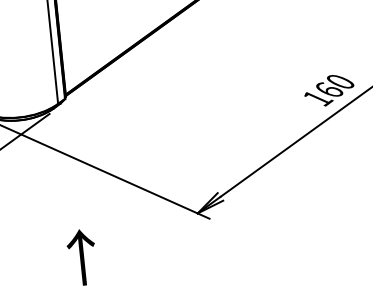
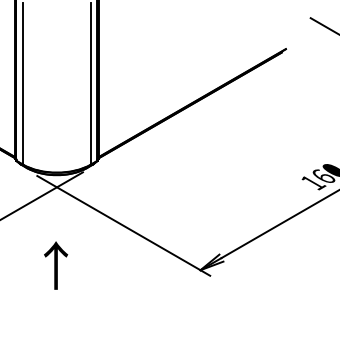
text: (82, 257) -> (56, 265), moved

